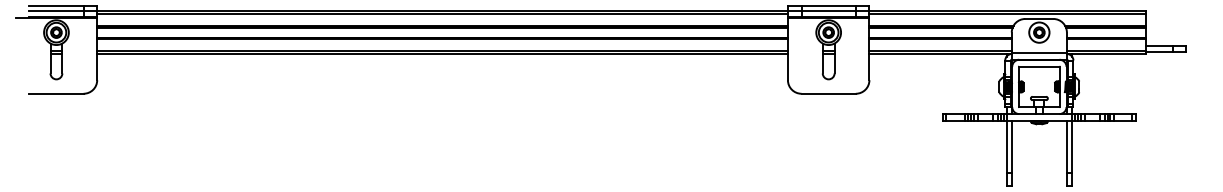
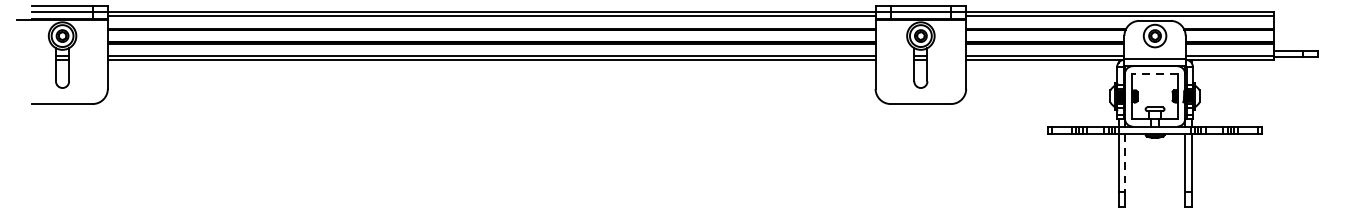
line: (1038, 66) -> (1154, 73), solid -> dashed
line: (1012, 146) -> (1125, 162), solid -> dashed

